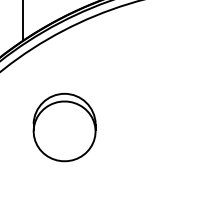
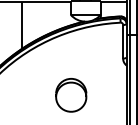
part: (65, 127) -> (71, 95), moved

